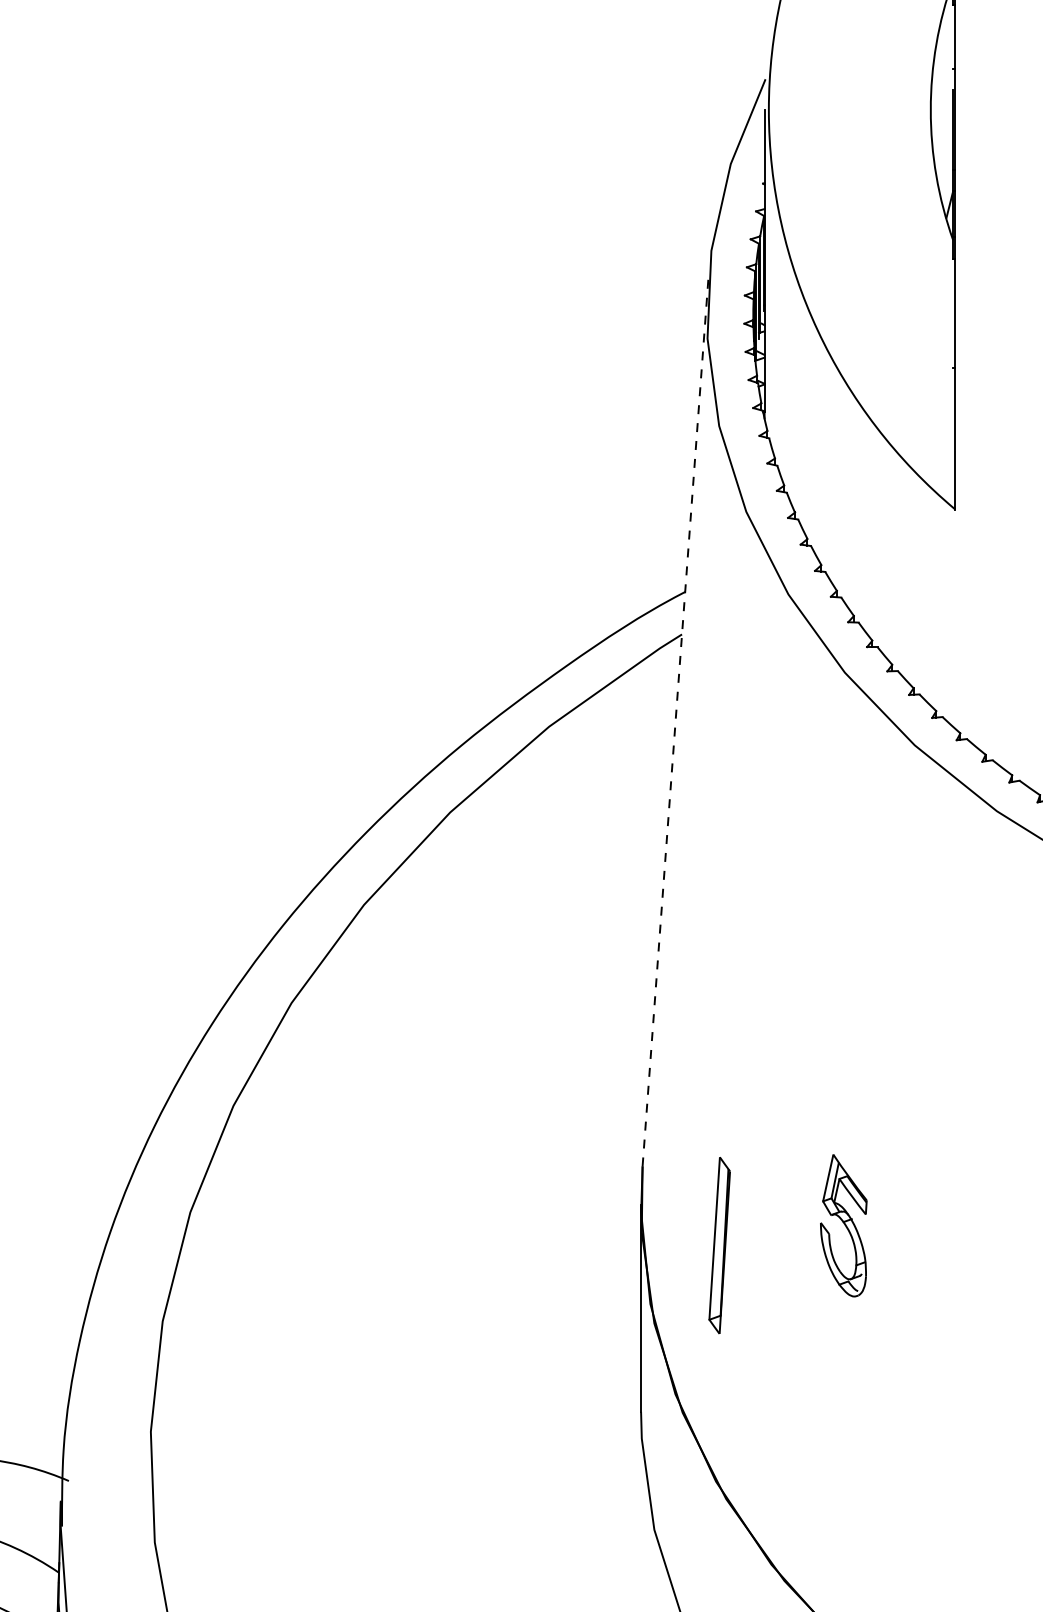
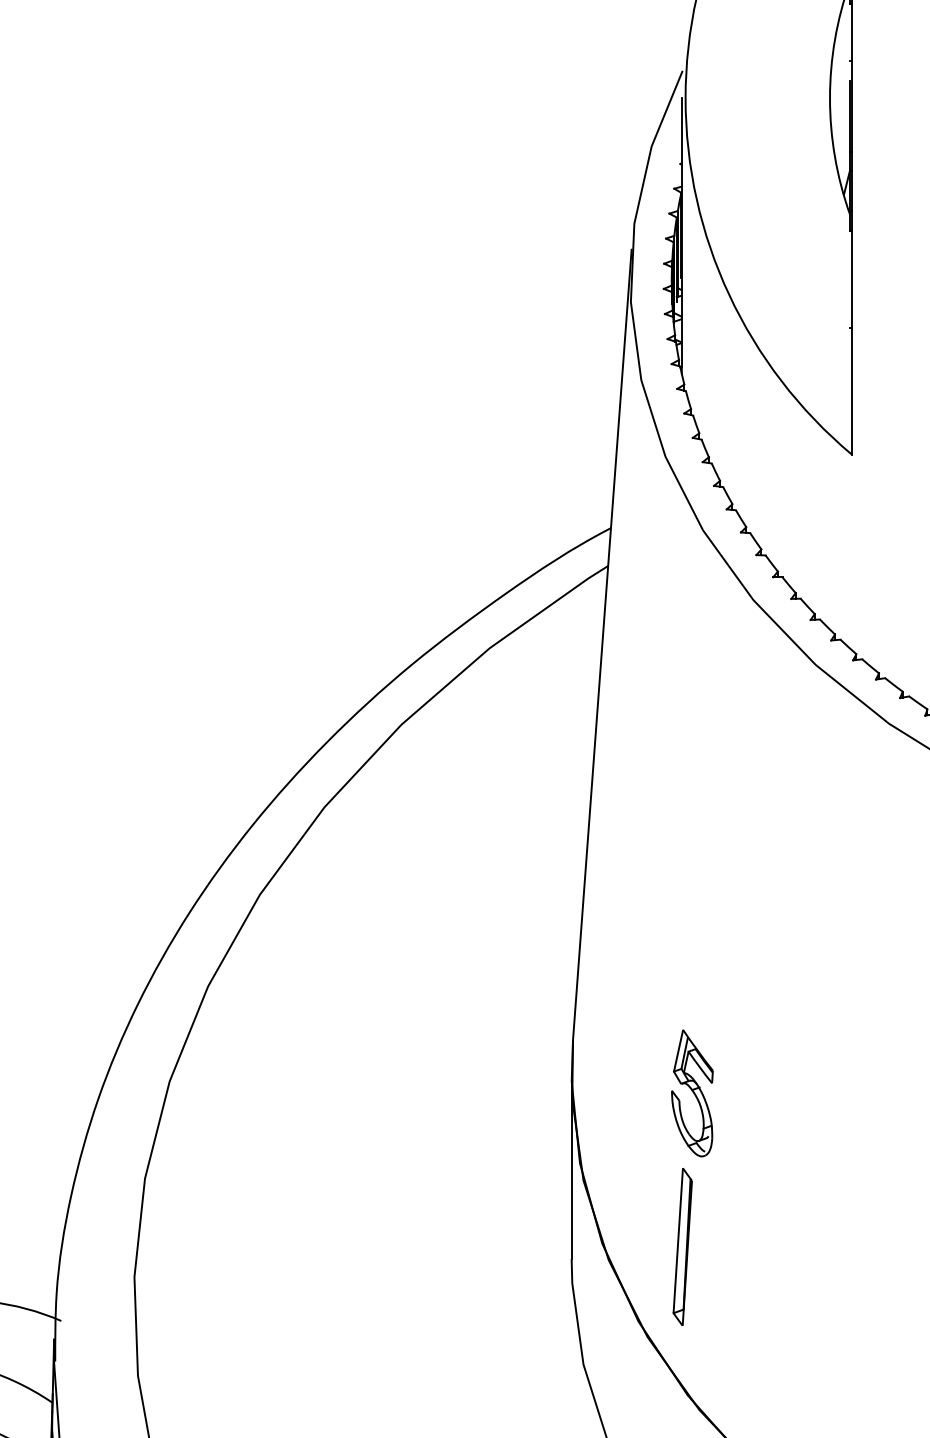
line: (675, 723) -> (602, 645), dashed -> solid
part: (843, 1225) -> (692, 1093), moved
part: (719, 1244) -> (682, 1246), moved

